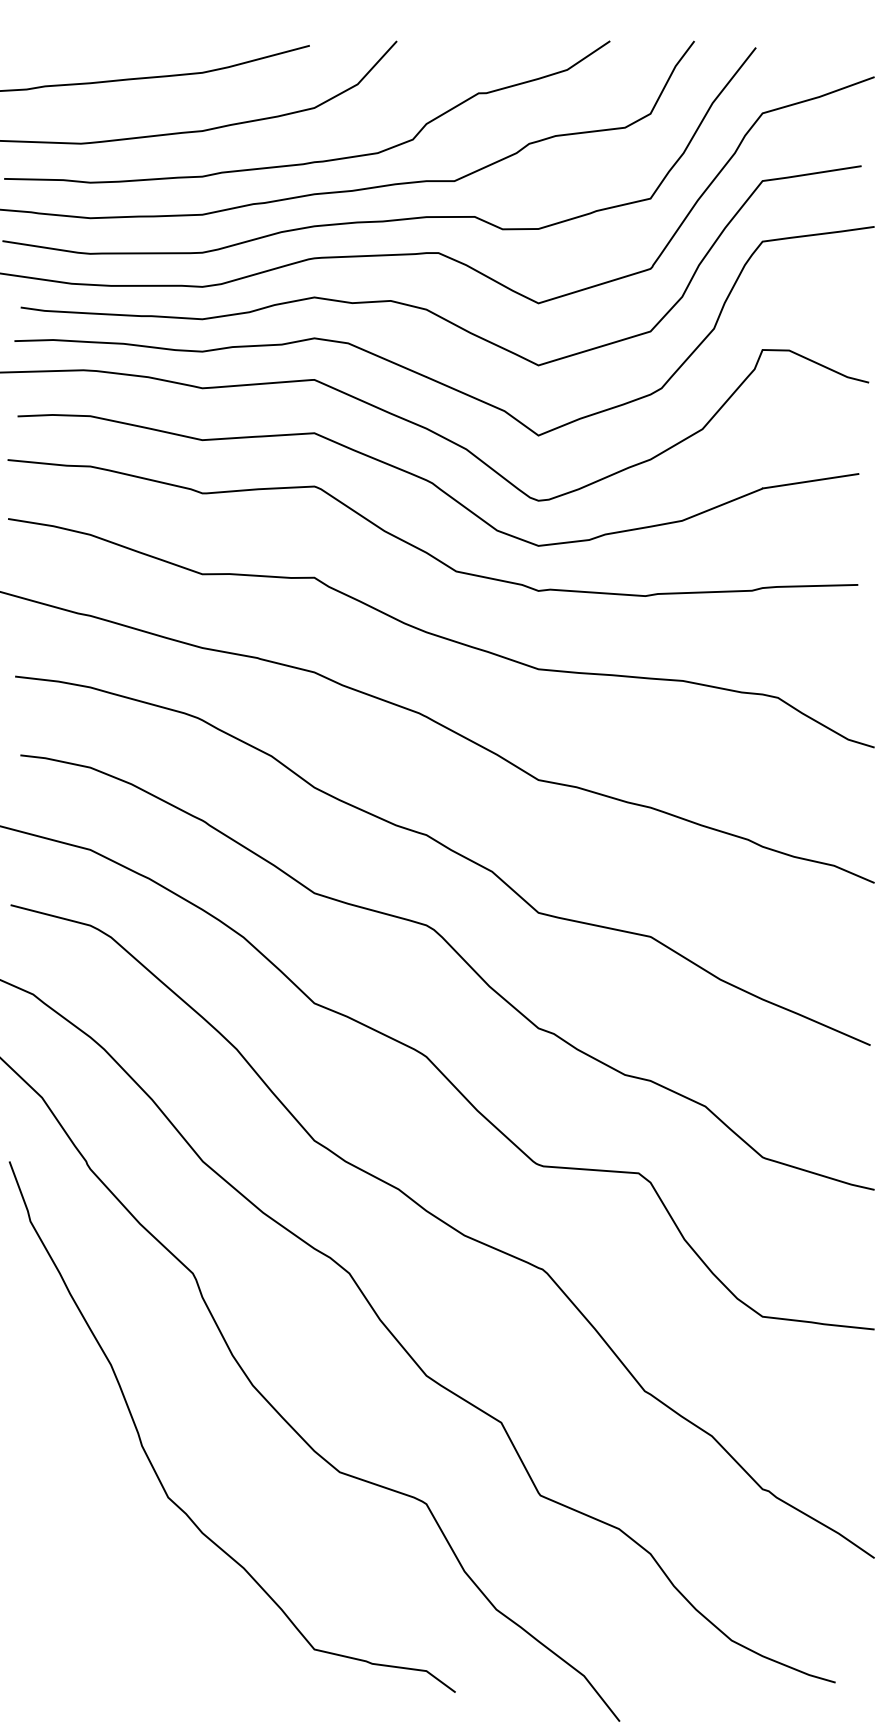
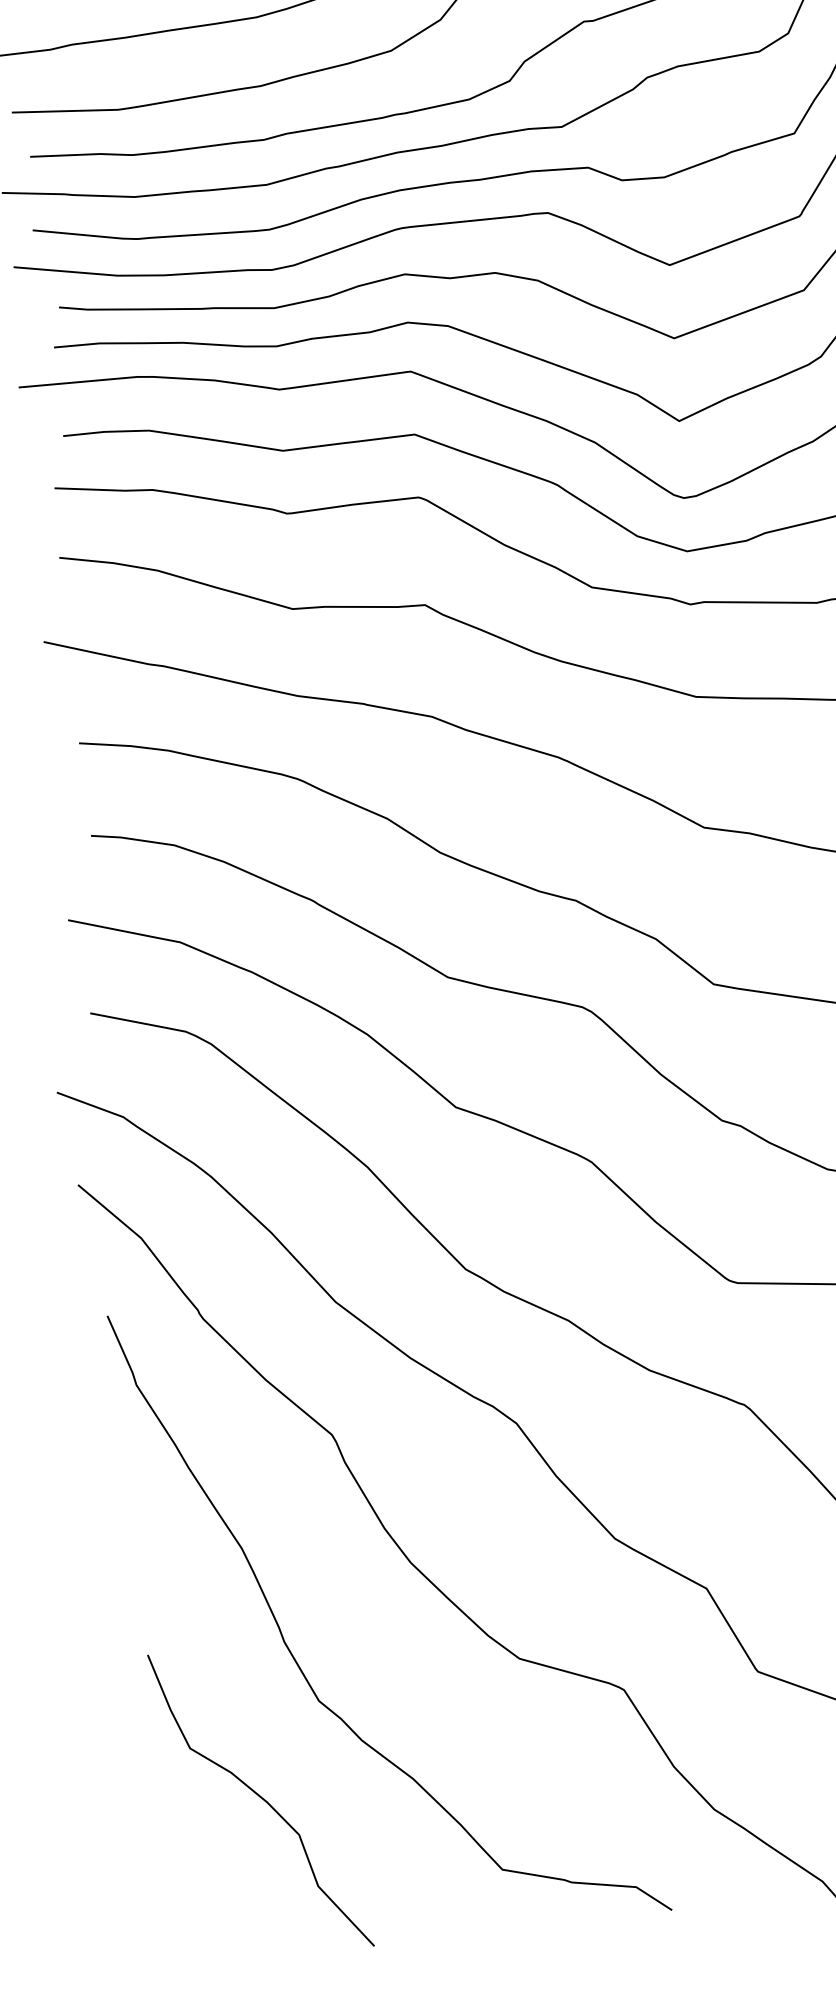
curve: (114, 1577) -> (261, 1799), added

